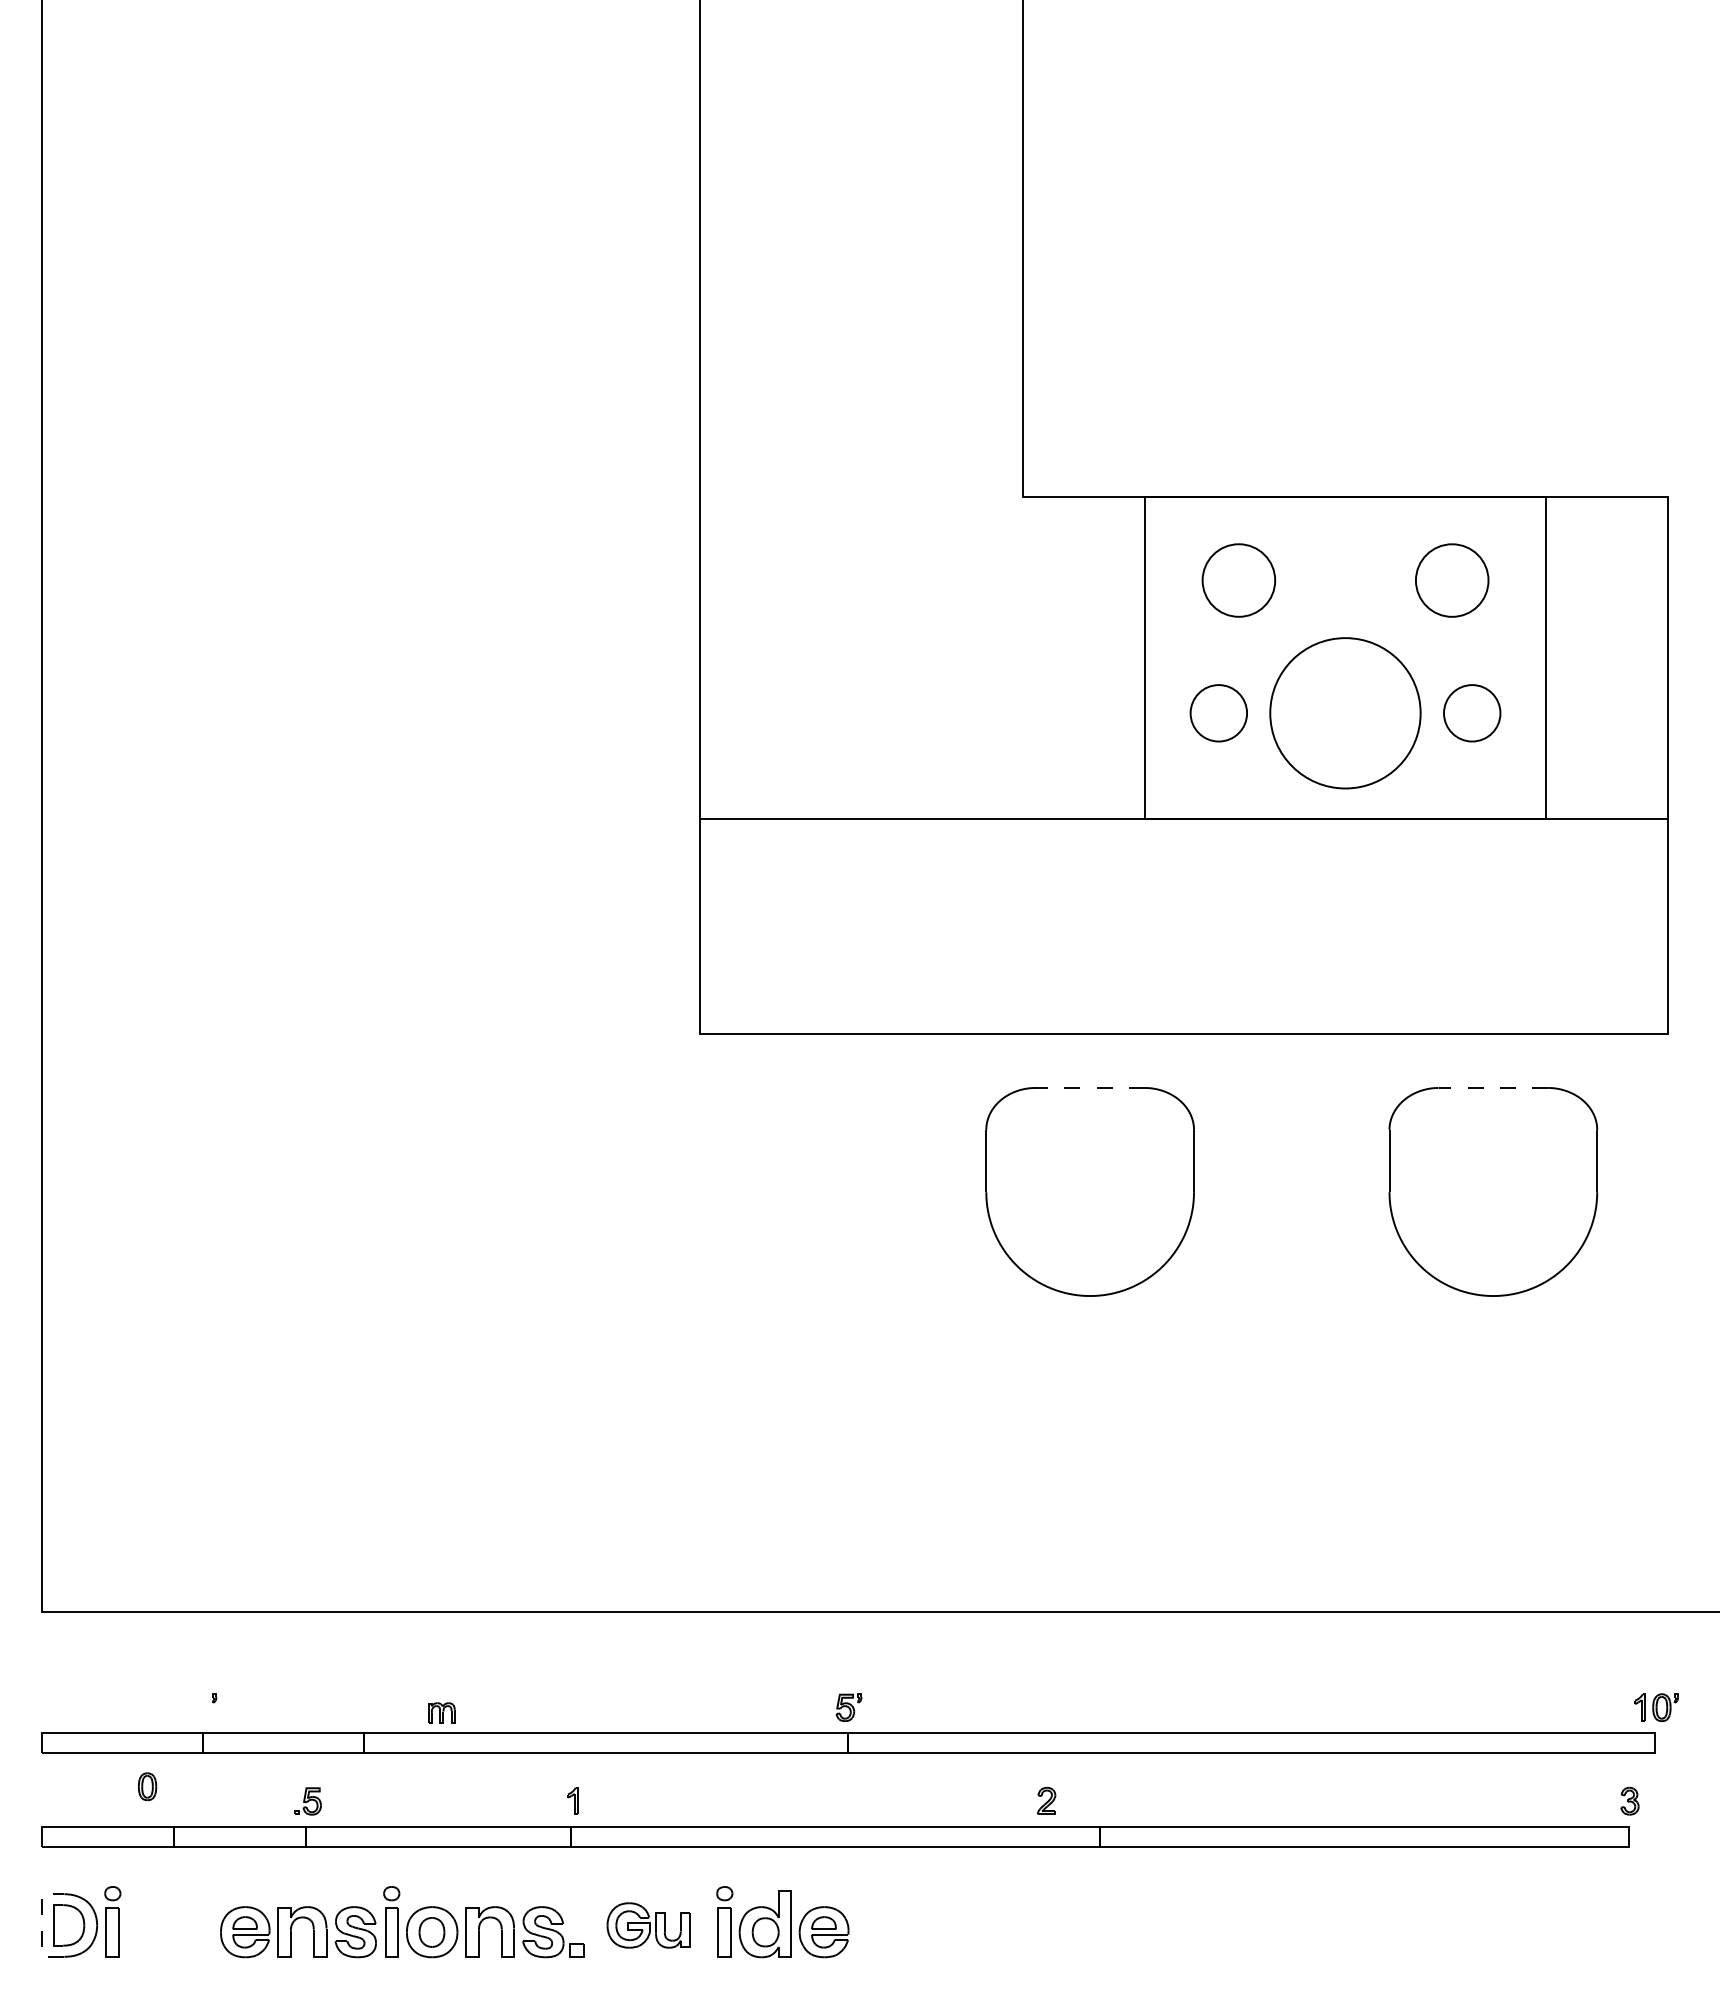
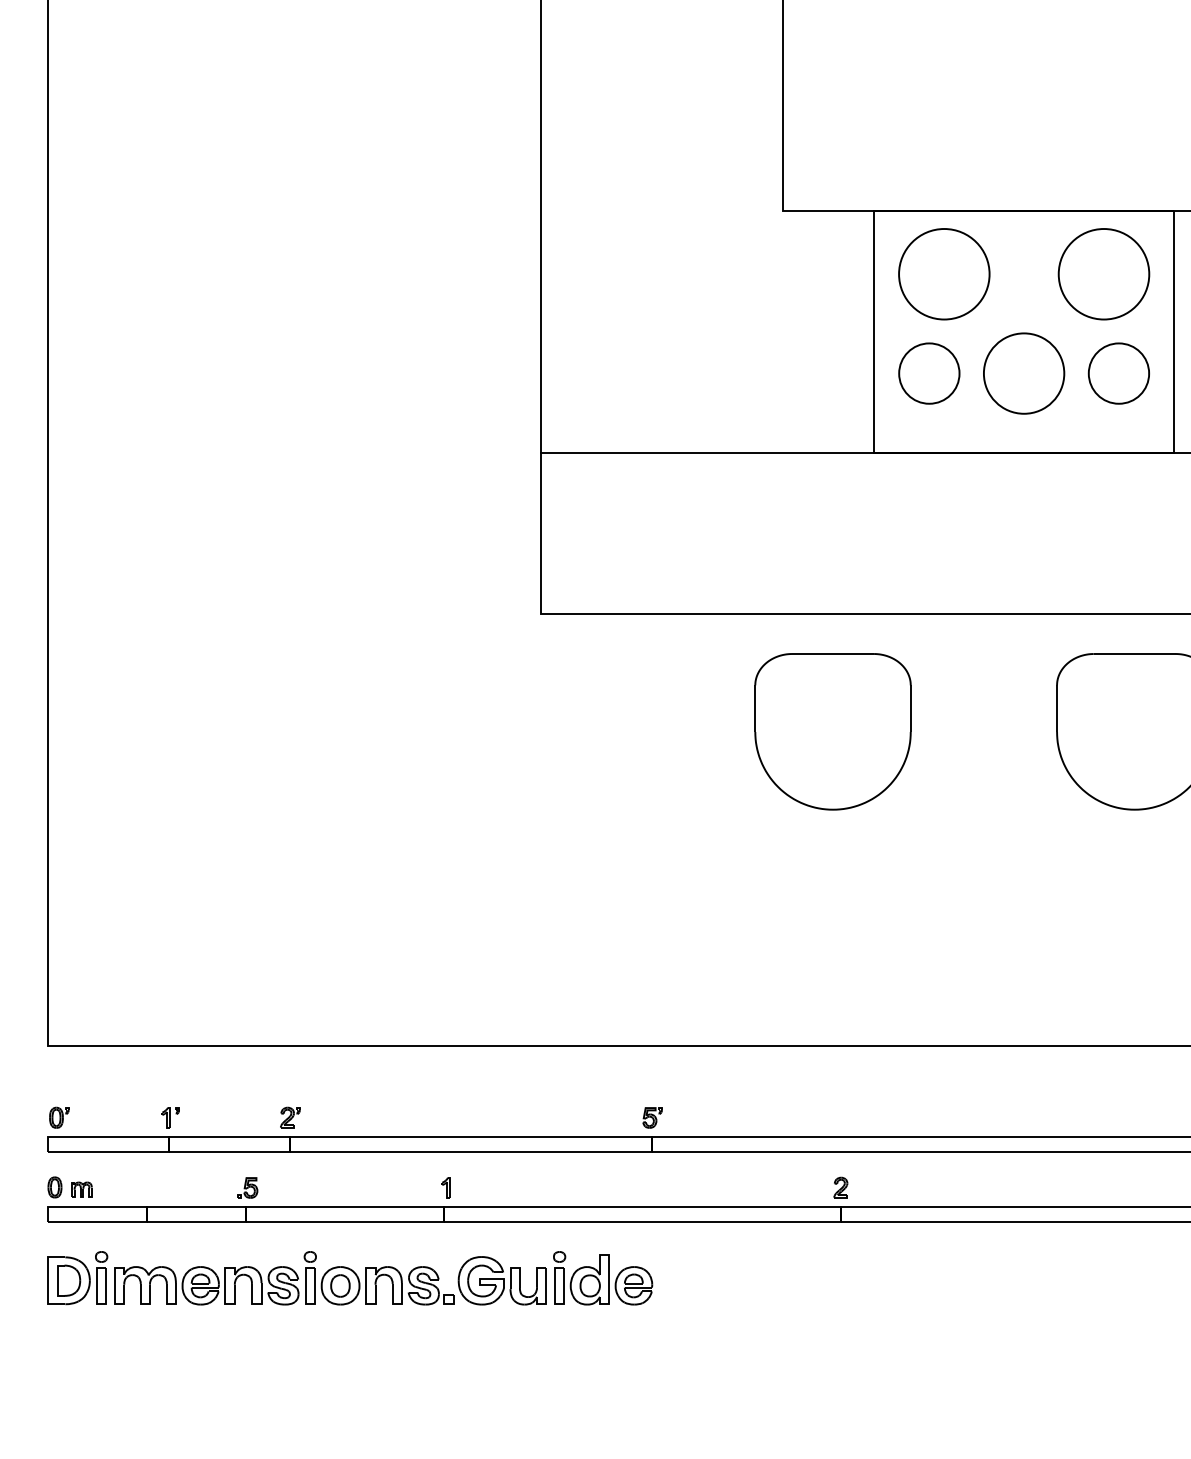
circle: (1238, 580) -> (944, 274), size x1.67
circle: (1451, 580) -> (1103, 274), size x1.67
circle: (1218, 712) -> (929, 372), size x1.43
circle: (1471, 712) -> (1118, 372), size x1.43
circle: (1345, 713) -> (1024, 373), size x0.71
line: (1090, 1087) -> (833, 653), dashed -> solid
line: (1493, 1087) -> (1134, 653), dashed -> solid
part: (56, 1707) -> (59, 1117), added
part: (198, 1707) -> (165, 1117), added
part: (364, 1707) -> (289, 1117), added
part: (441, 1712) -> (81, 1189), moved
part: (147, 1786) -> (54, 1187), moved
part: (1046, 1800) -> (840, 1187), moved
line: (41, 1925) -> (48, 1280), dashed -> solid
part: (648, 1925) -> (502, 1280), size x1.43
part: (171, 1931) -> (145, 1285), added

